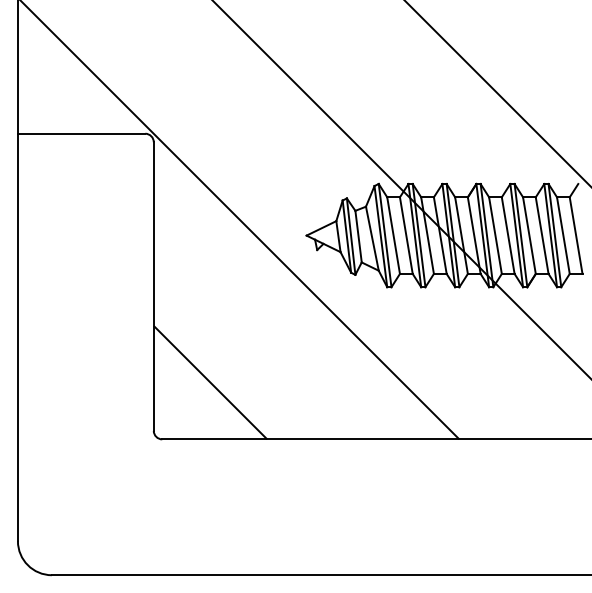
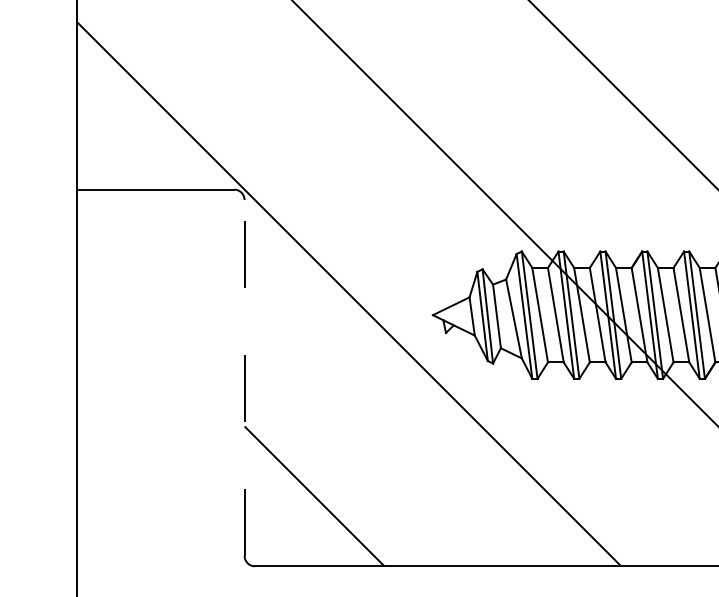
line: (153, 286) -> (244, 377), solid -> dashed

